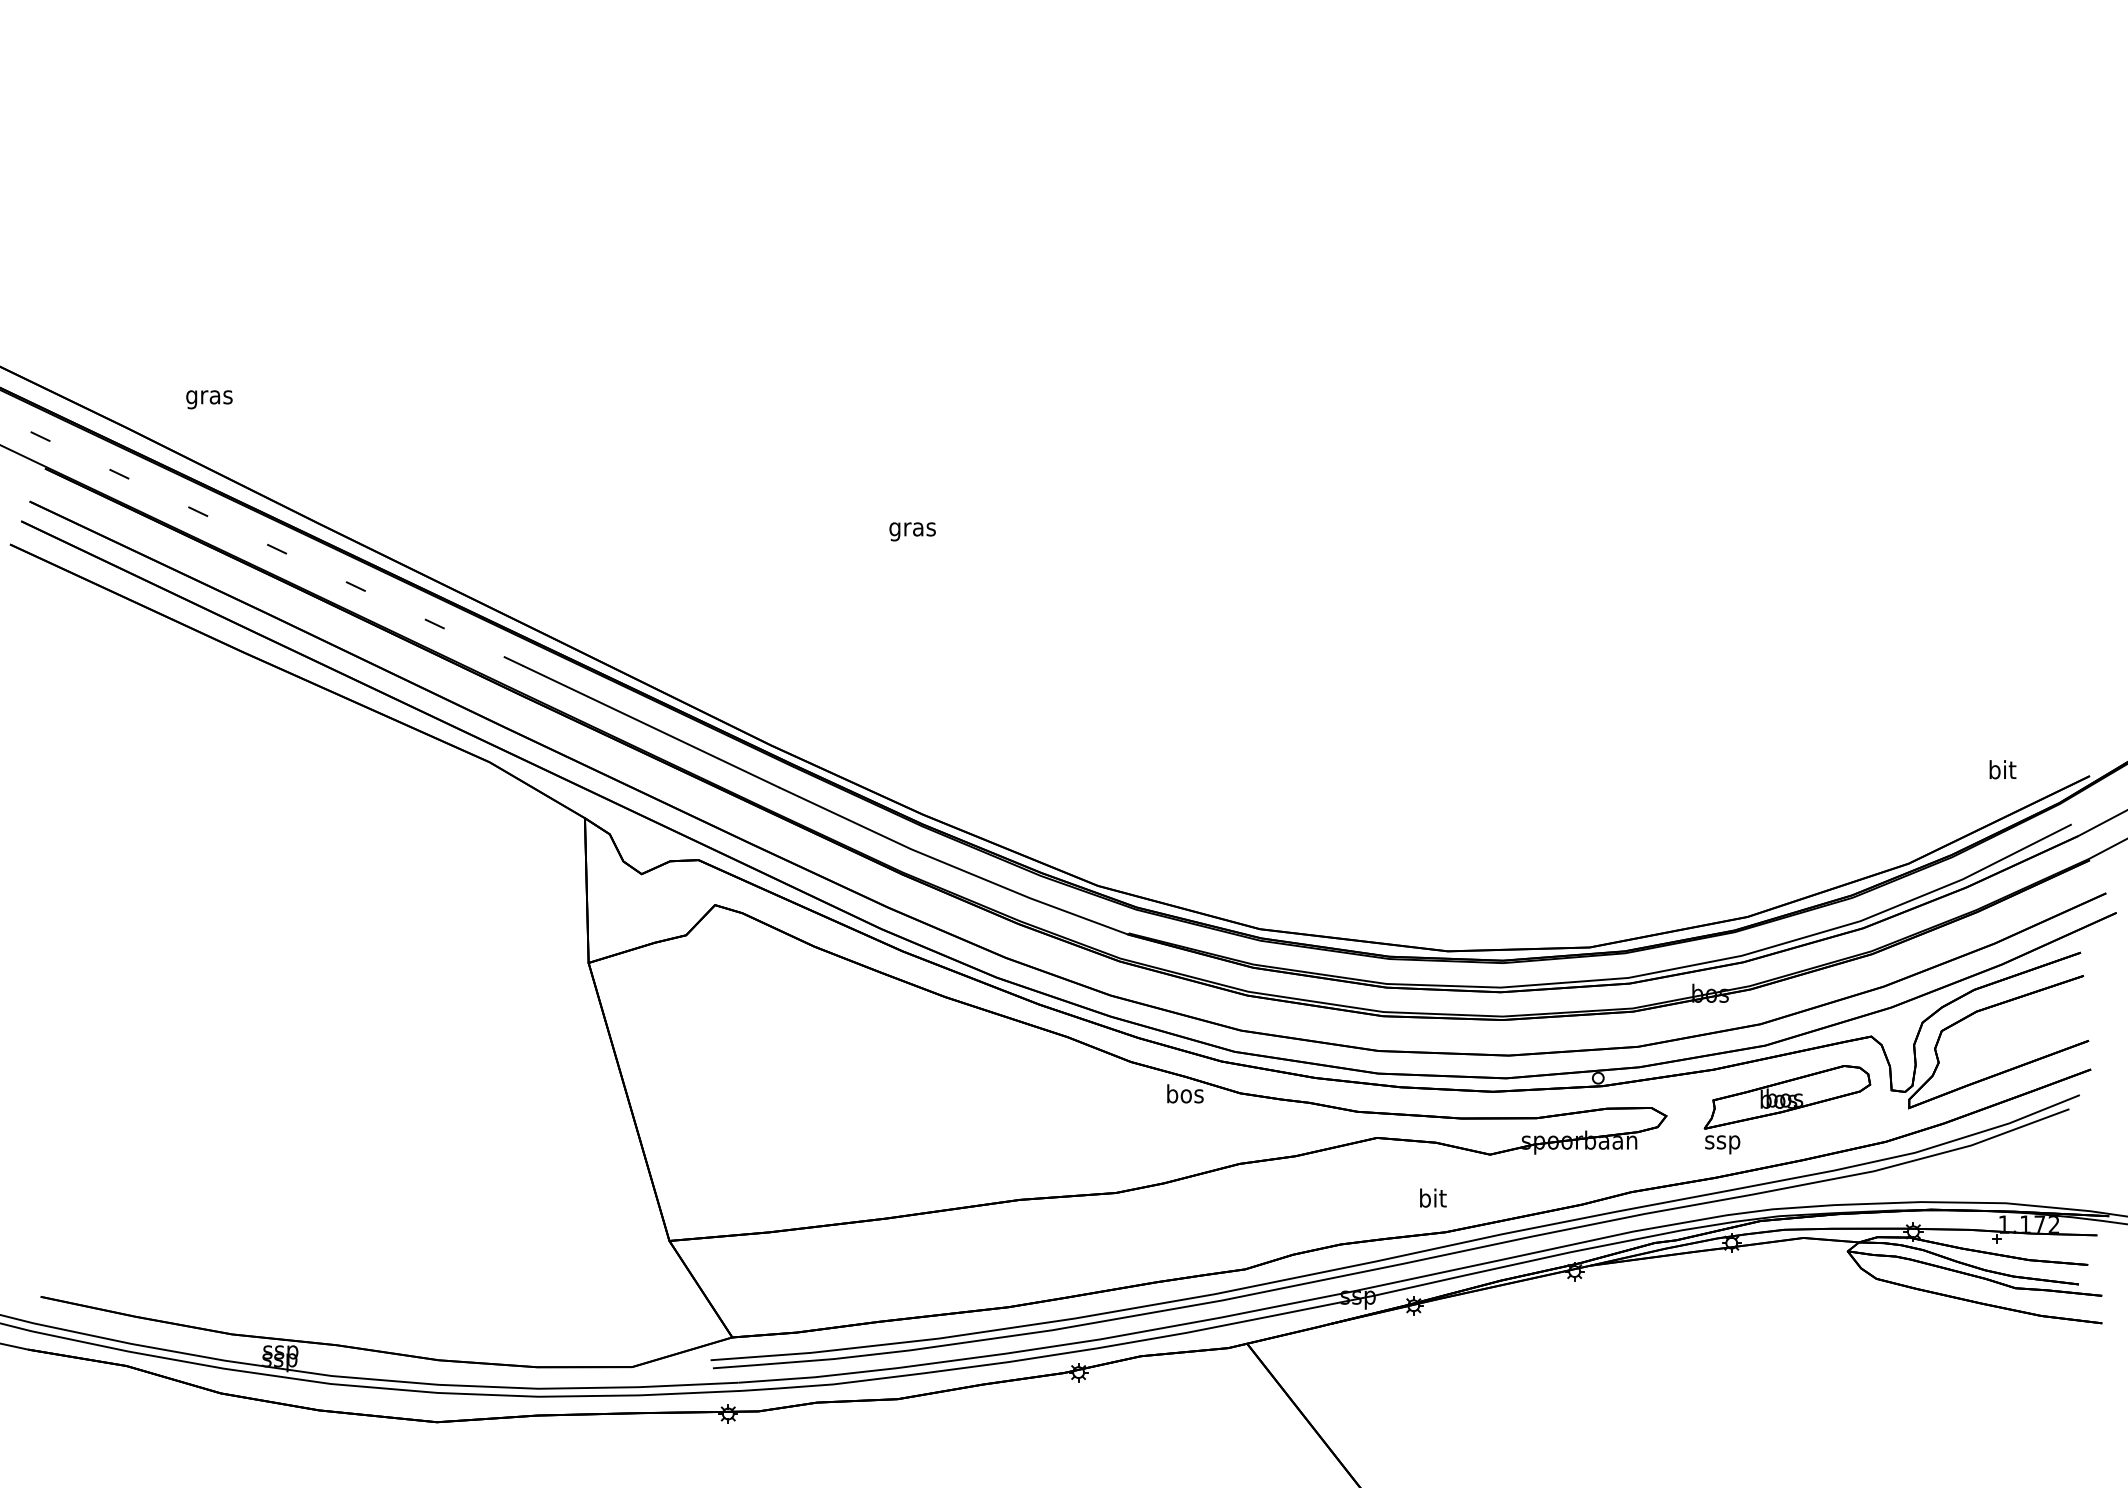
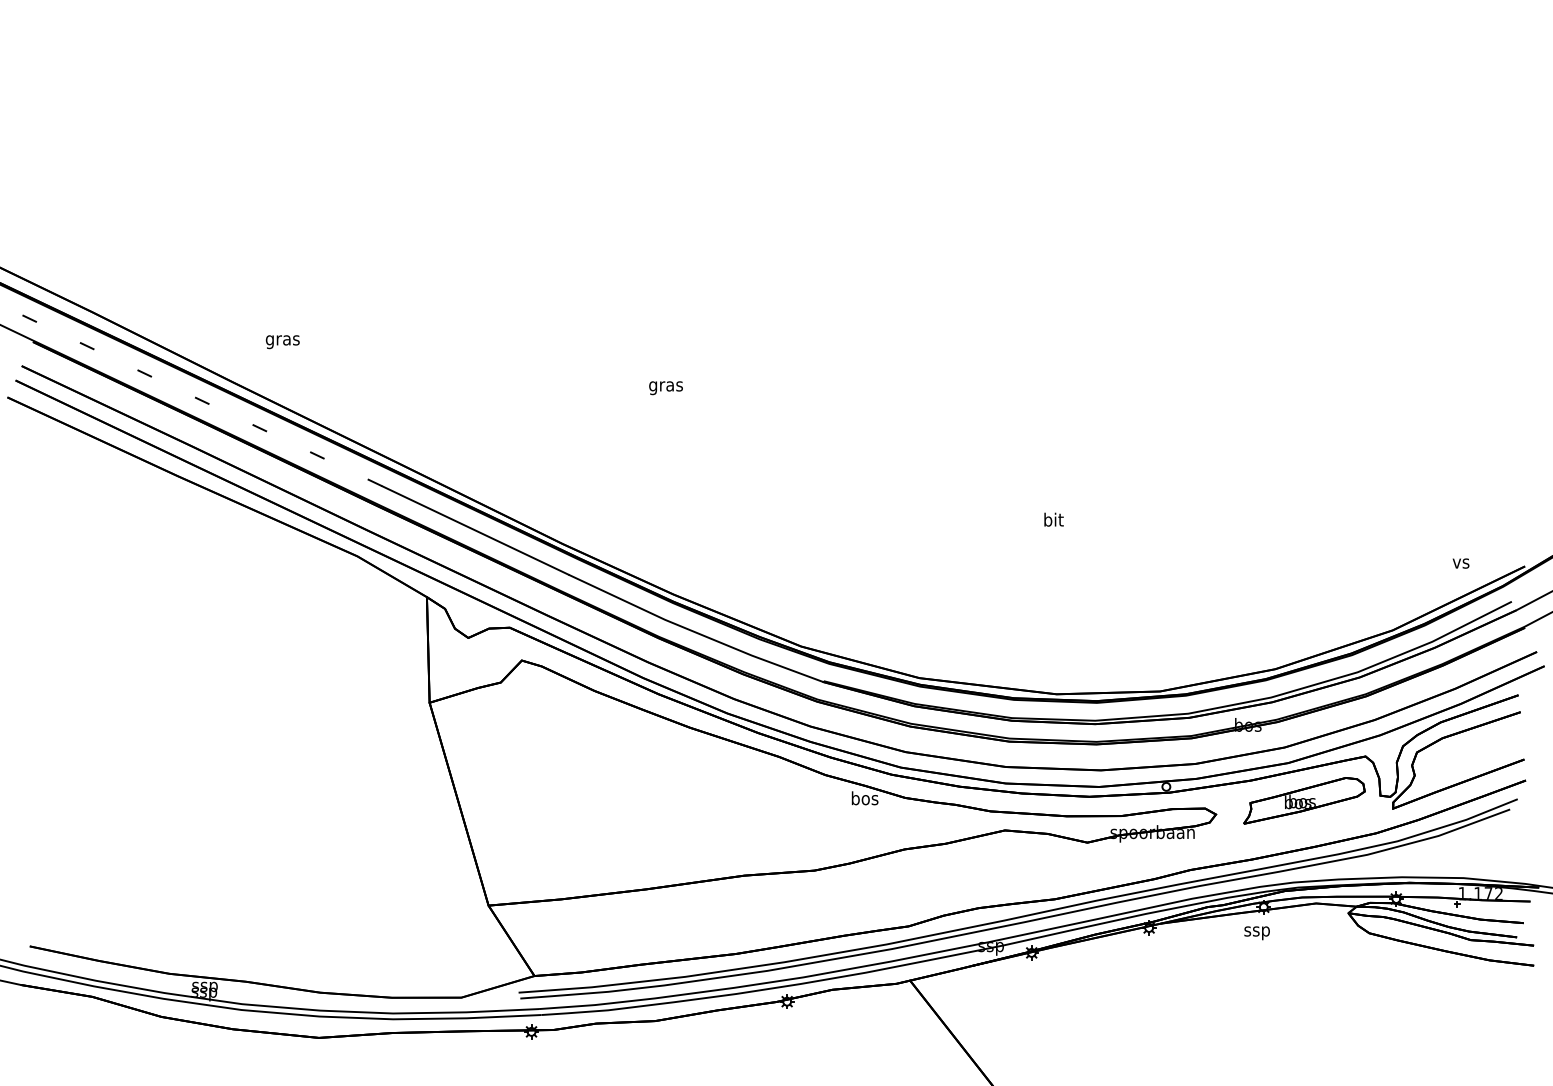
text: (209, 399) -> (282, 341), moved
text: (2002, 769) -> (1461, 561), bit -> vs
text: (1722, 1144) -> (1257, 933), moved
text: (1433, 1197) -> (1054, 519), moved

